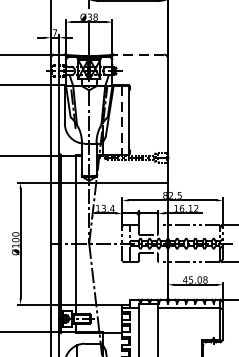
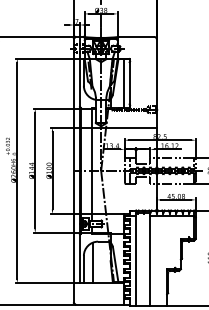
line: (139, 53) -> (136, 36), dashed -> solid
line: (122, 121) -> (124, 84), dashed -> solid

